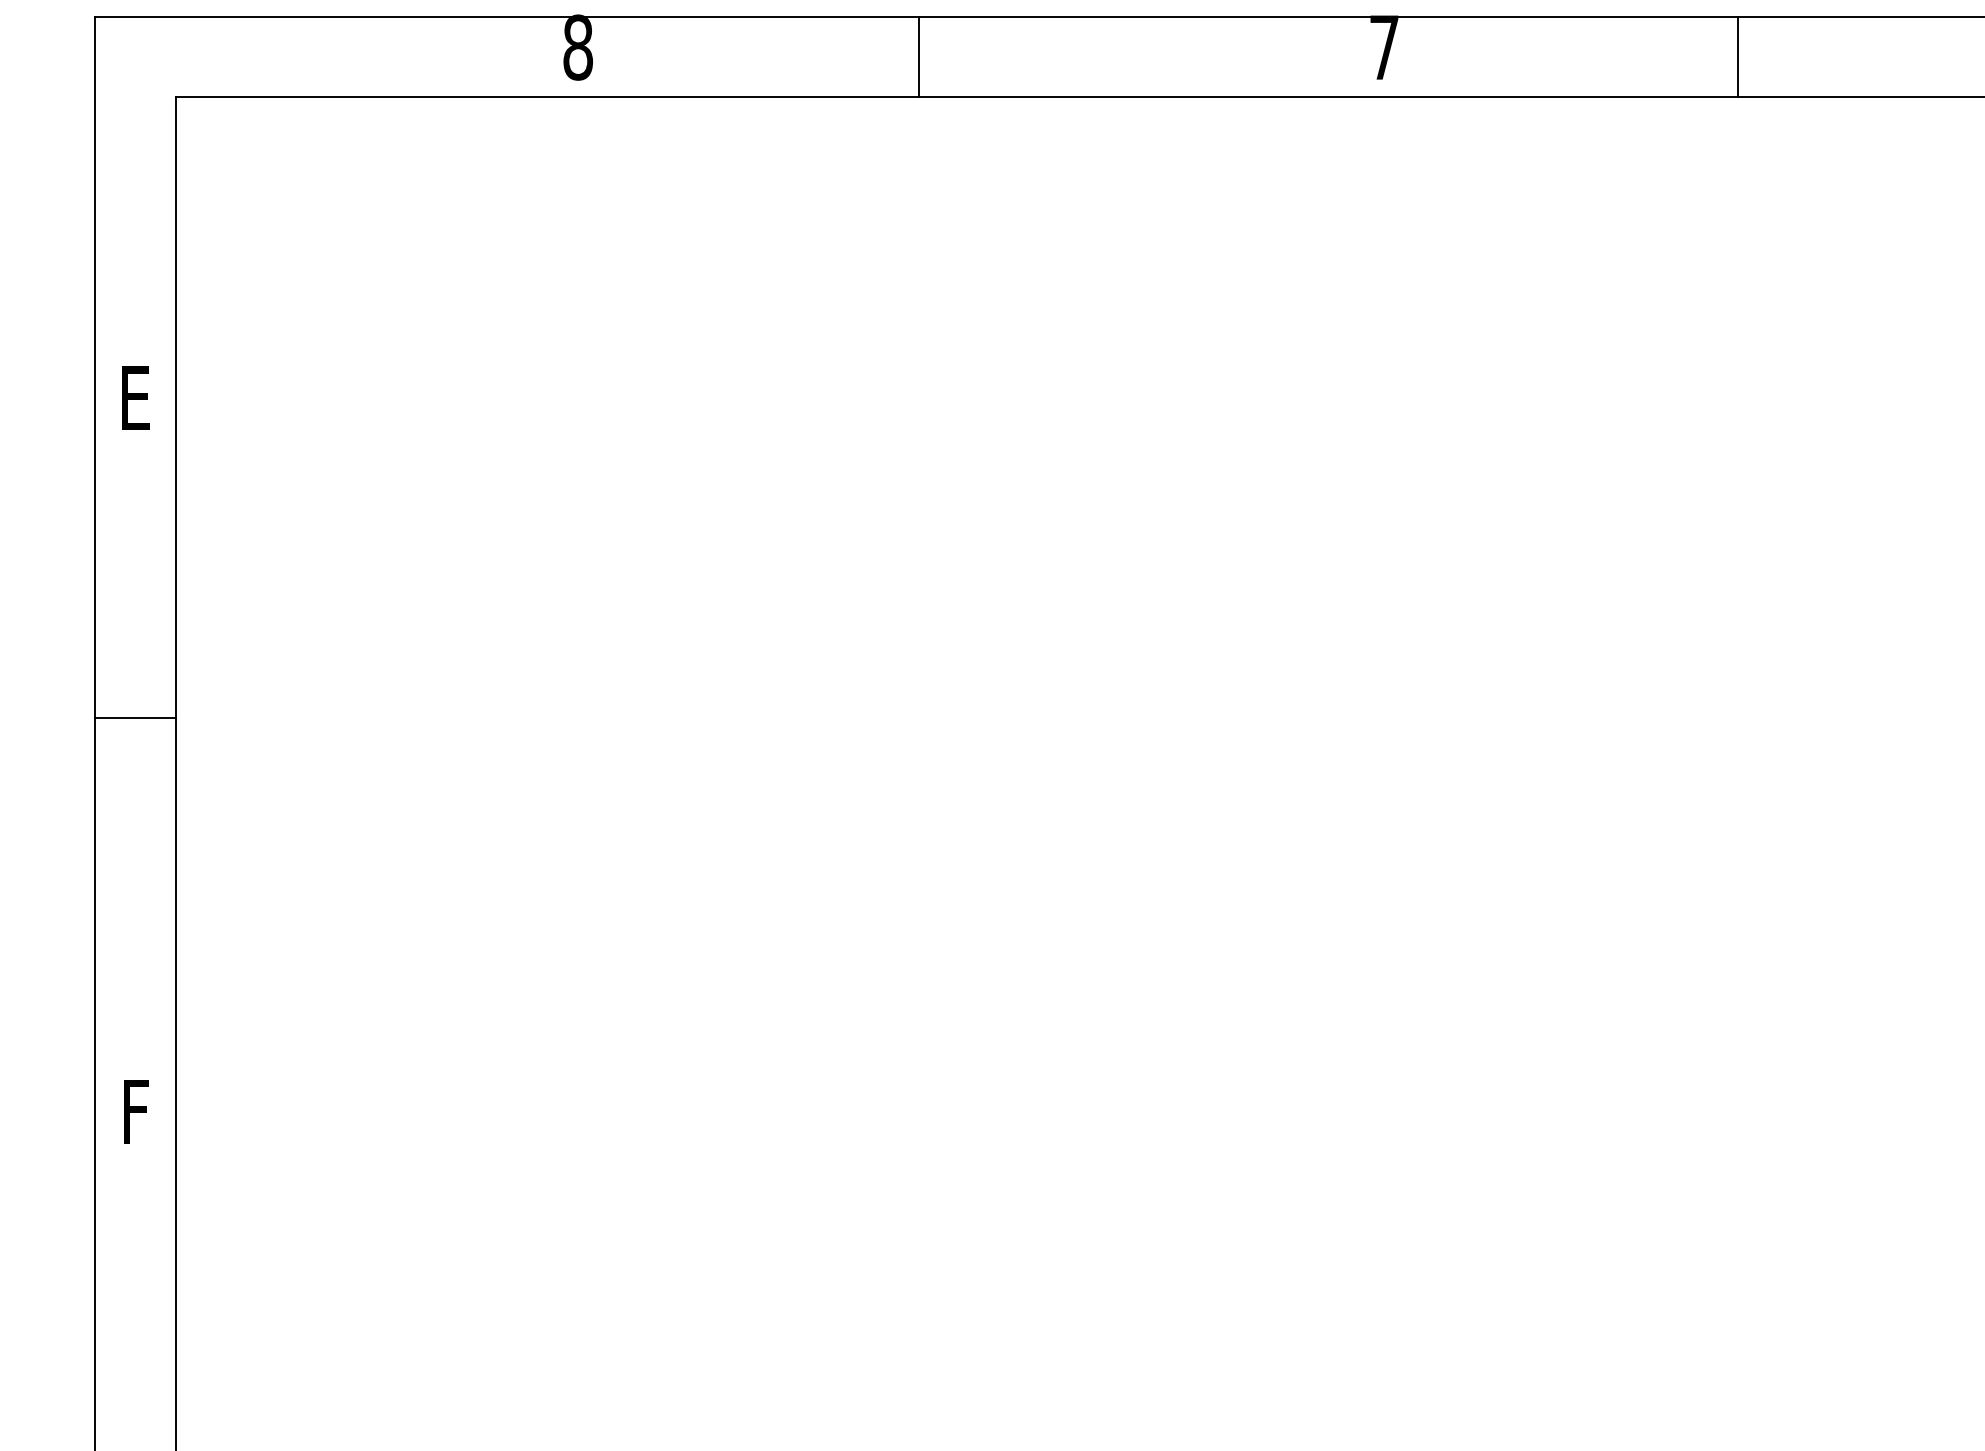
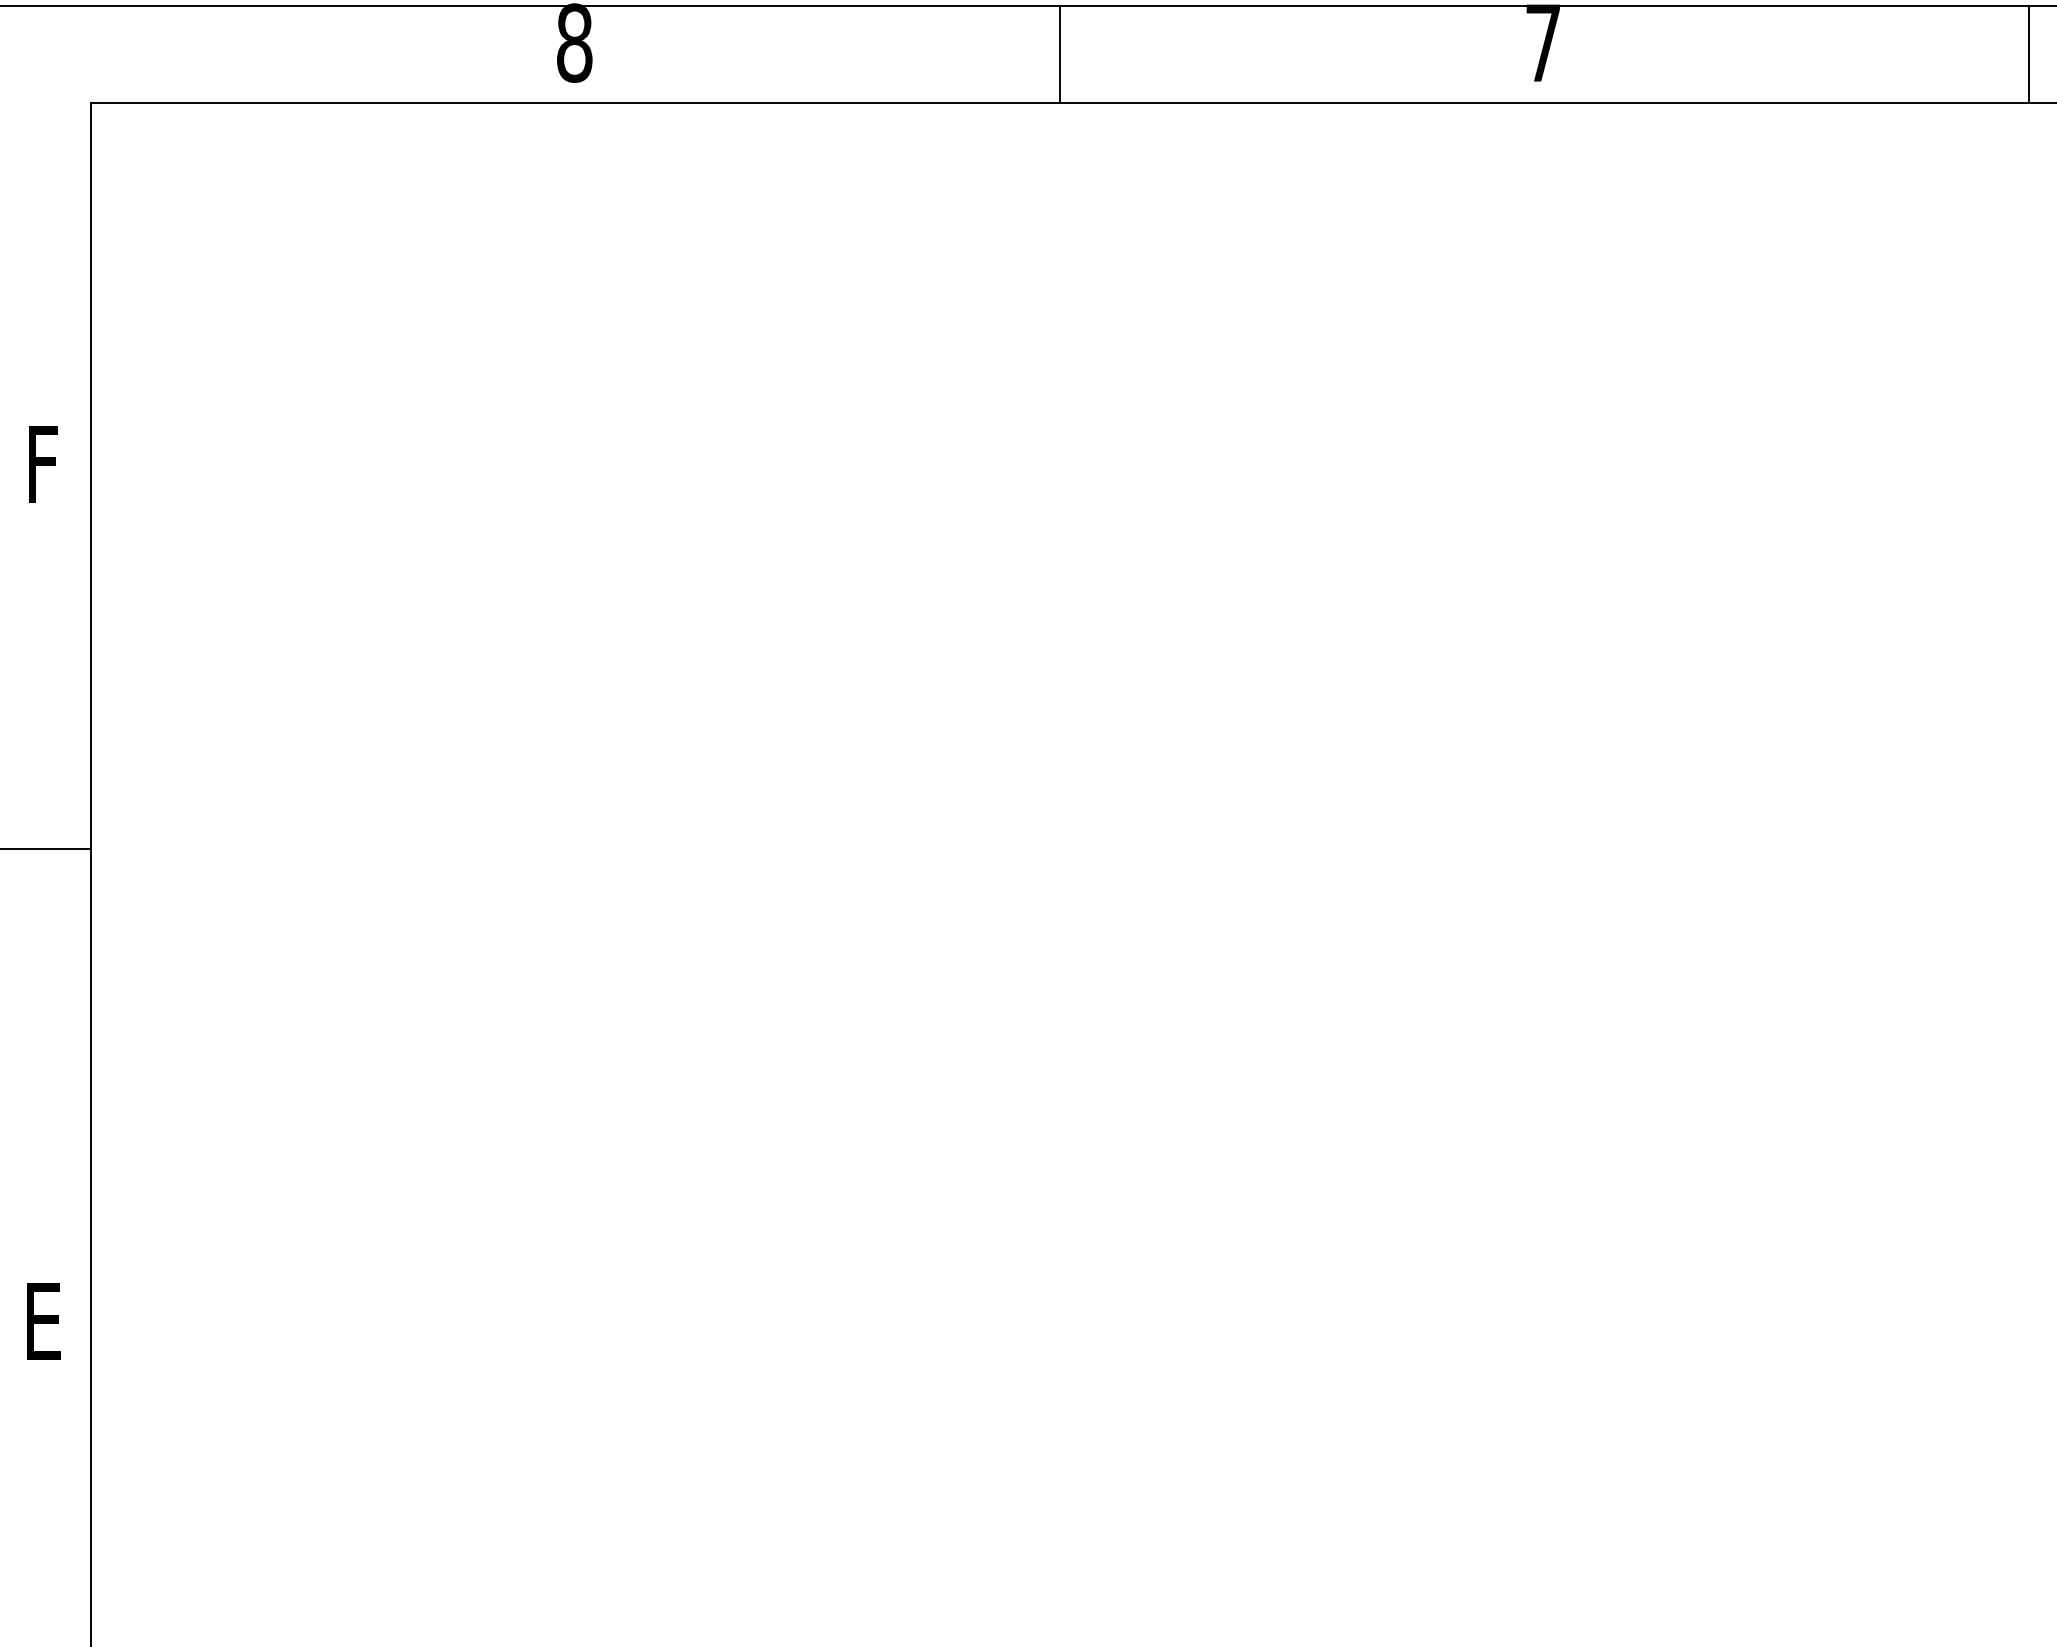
line: (919, 56) -> (1060, 53), moved
line: (1738, 56) -> (2028, 53), moved
text: (135, 397) -> (42, 463), E -> F
text: (136, 1111) -> (44, 1321), F -> E

